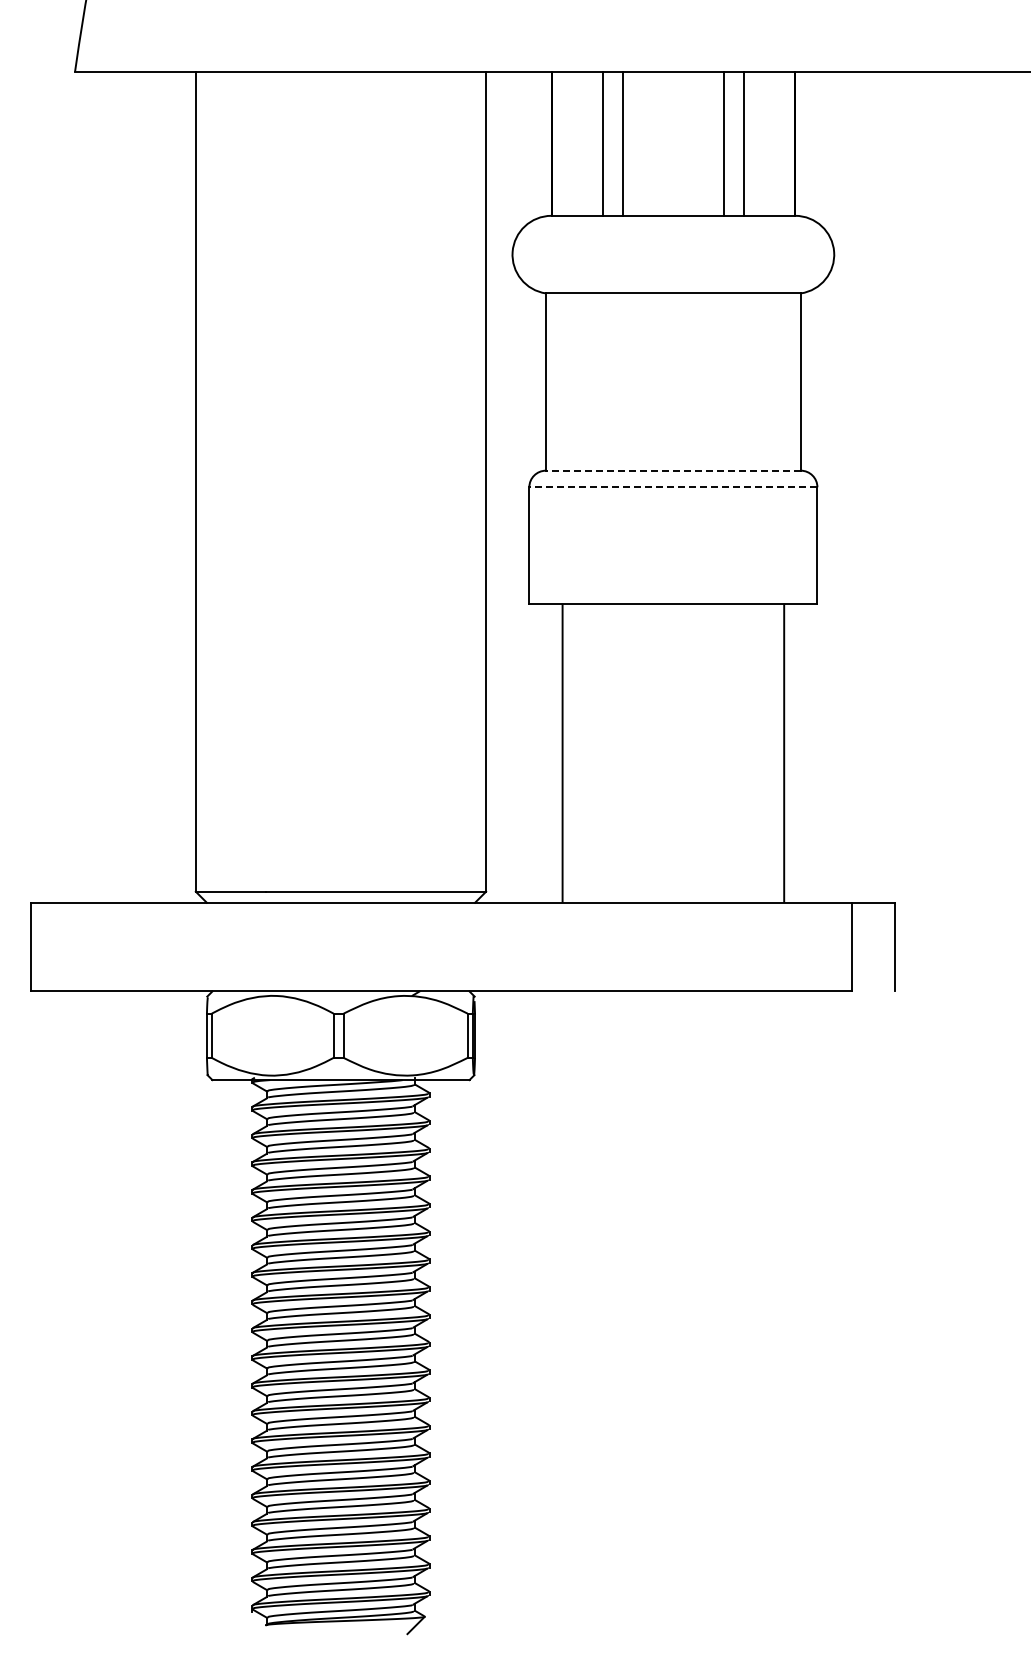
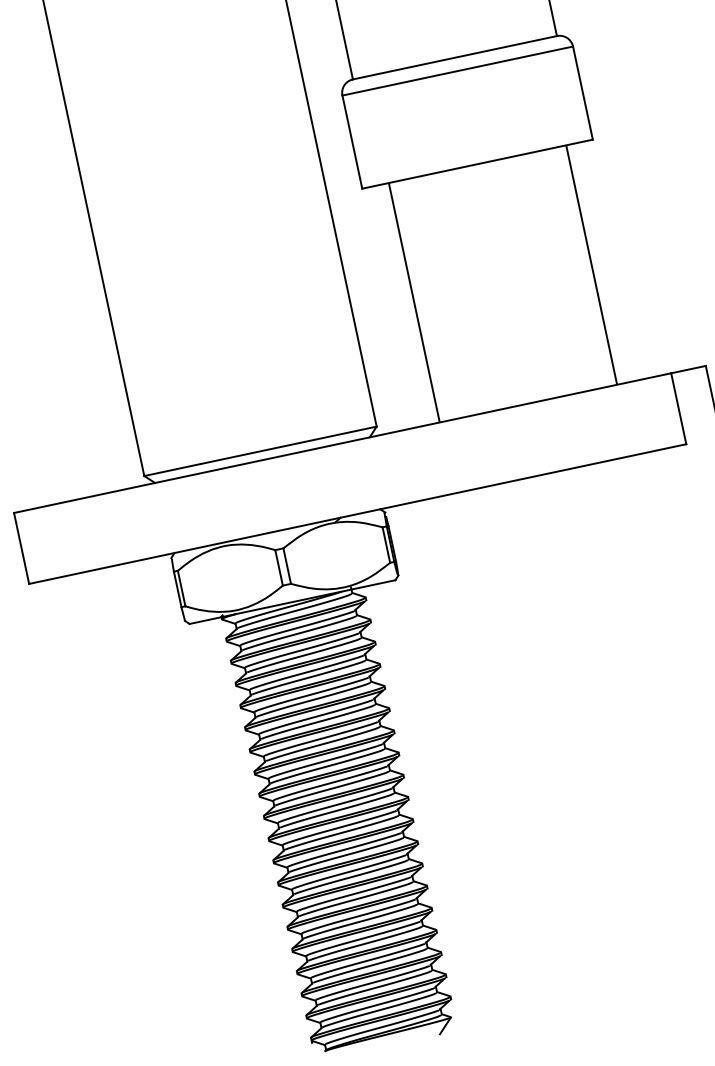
line: (672, 470) -> (454, 57), dashed -> solid
line: (672, 487) -> (457, 71), dashed -> solid

